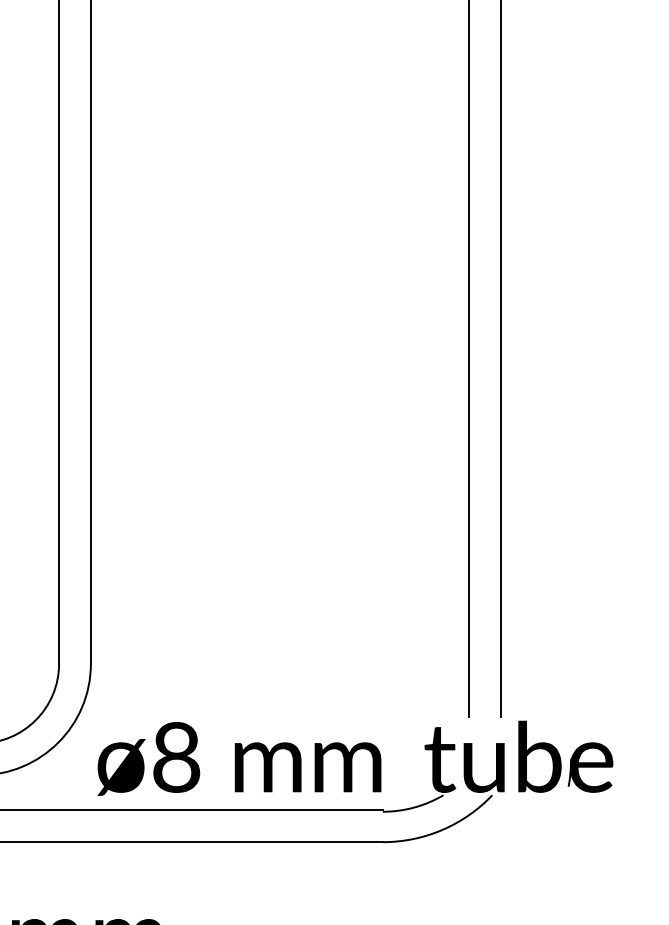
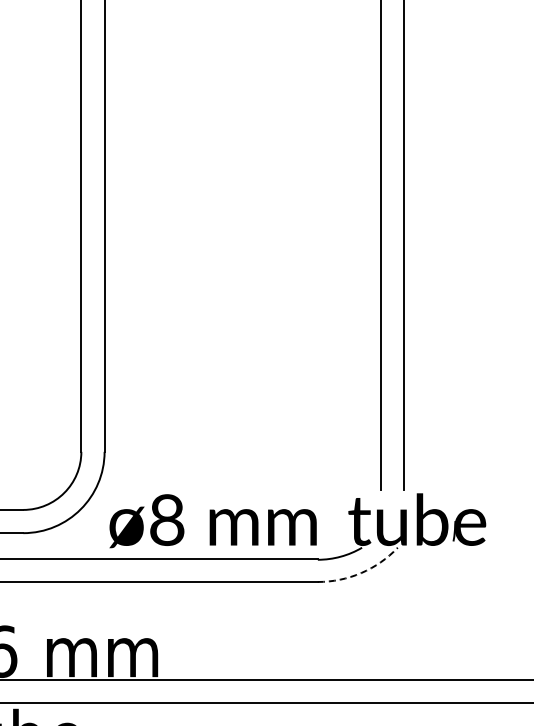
arc: (442, 830) -> (361, 573), solid -> dashed

